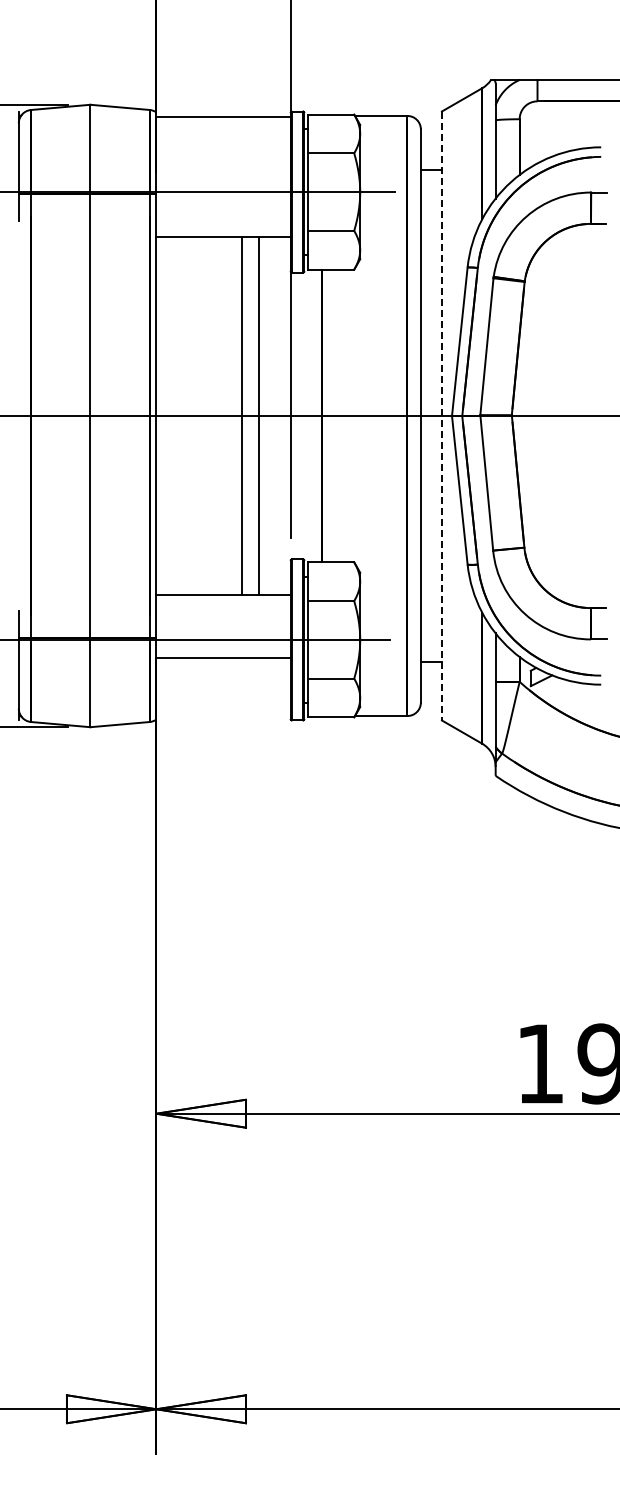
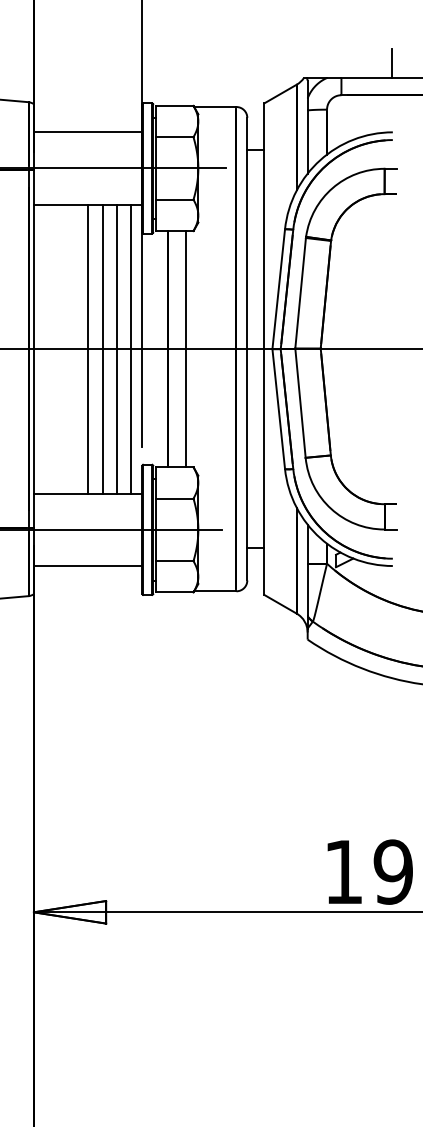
line: (599, 62) -> (391, 63), added
line: (223, 117) -> (88, 132), moved
line: (223, 415) -> (88, 348), added
line: (277, 415) -> (131, 348), added
line: (344, 415) -> (185, 348), added
line: (441, 416) -> (263, 349), dashed -> solid
line: (223, 657) -> (88, 565), moved

